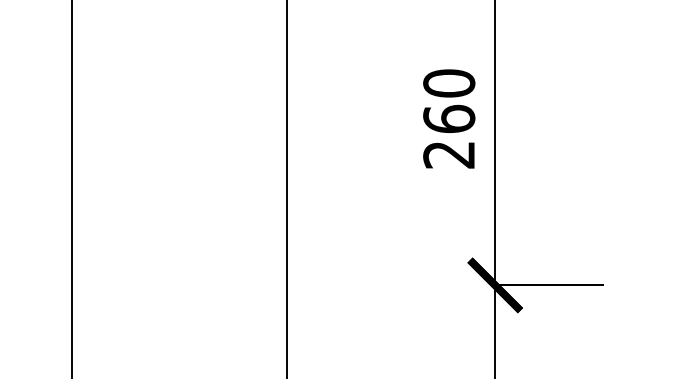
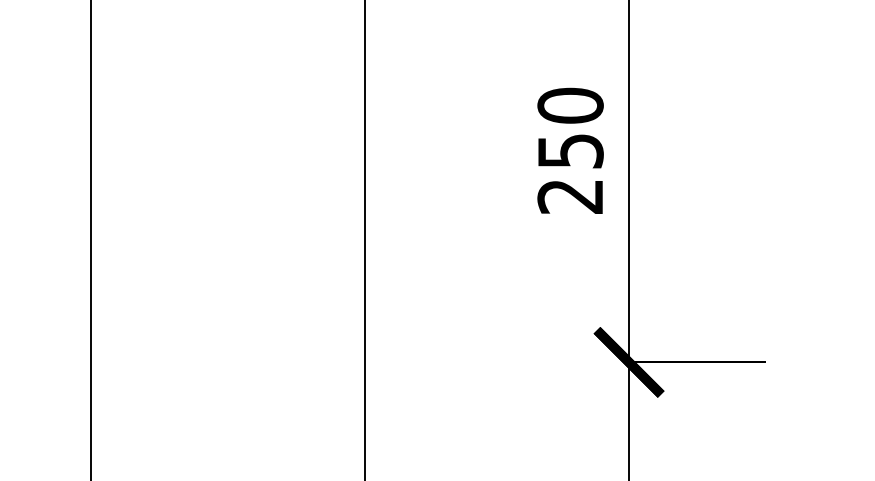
text: (449, 118) -> (570, 150), 260 -> 250

